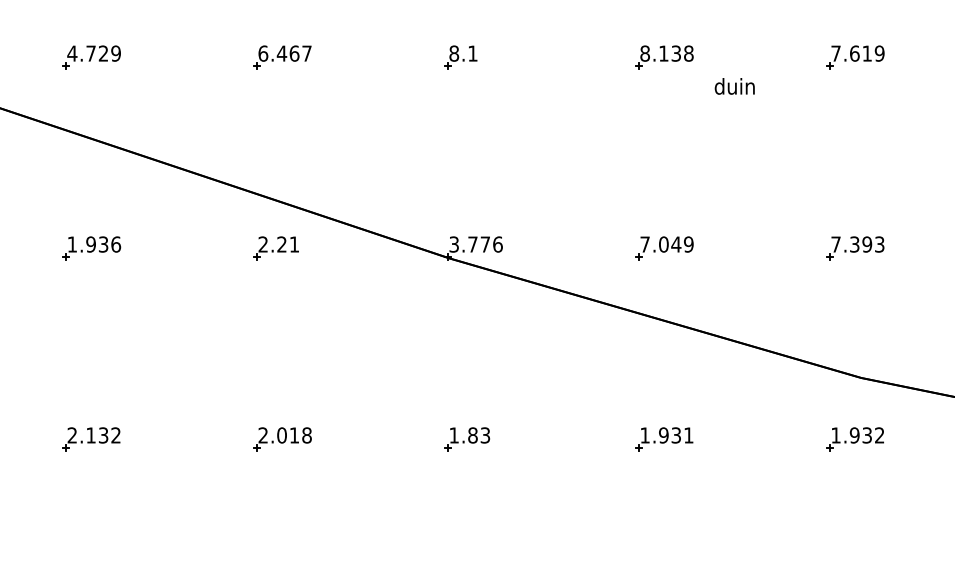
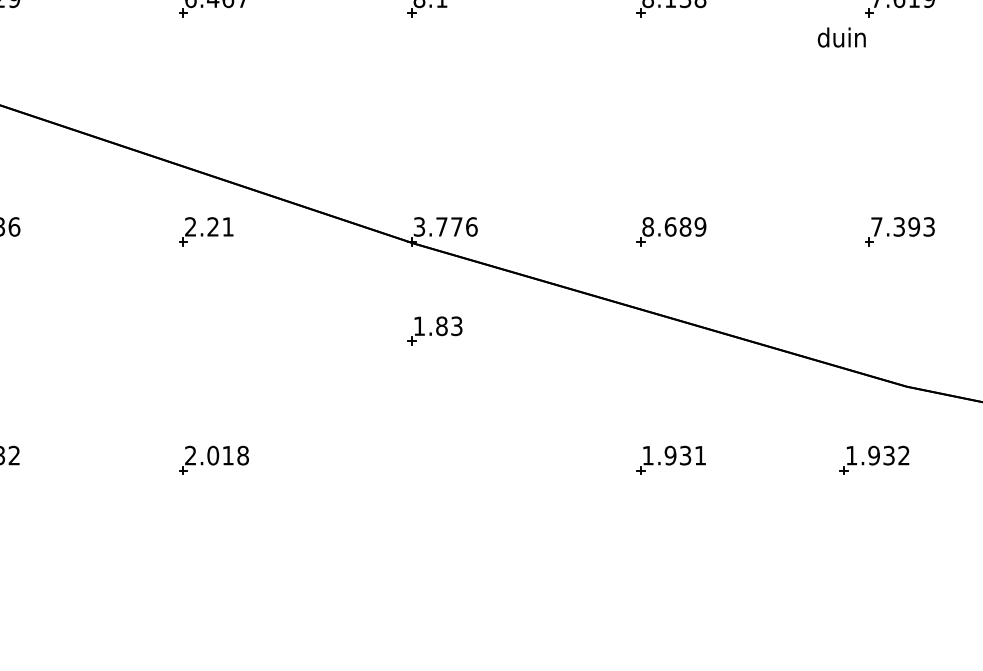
text: (734, 86) -> (841, 37), moved
text: (660, 244) -> (666, 226), 7.049 -> 8.689
part: (467, 439) -> (435, 331), moved
part: (854, 439) -> (873, 460), moved

